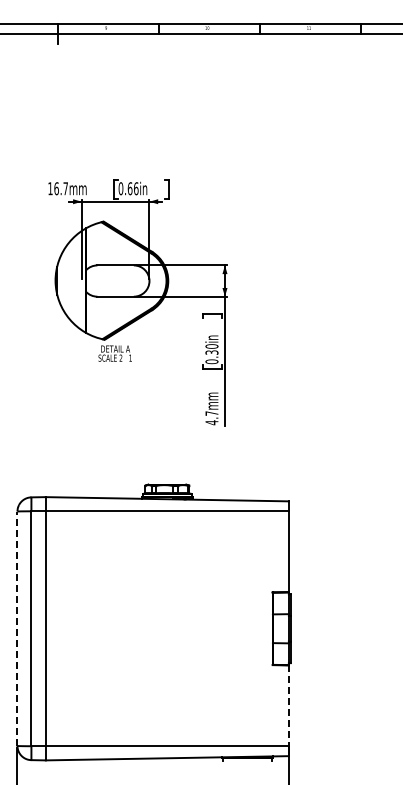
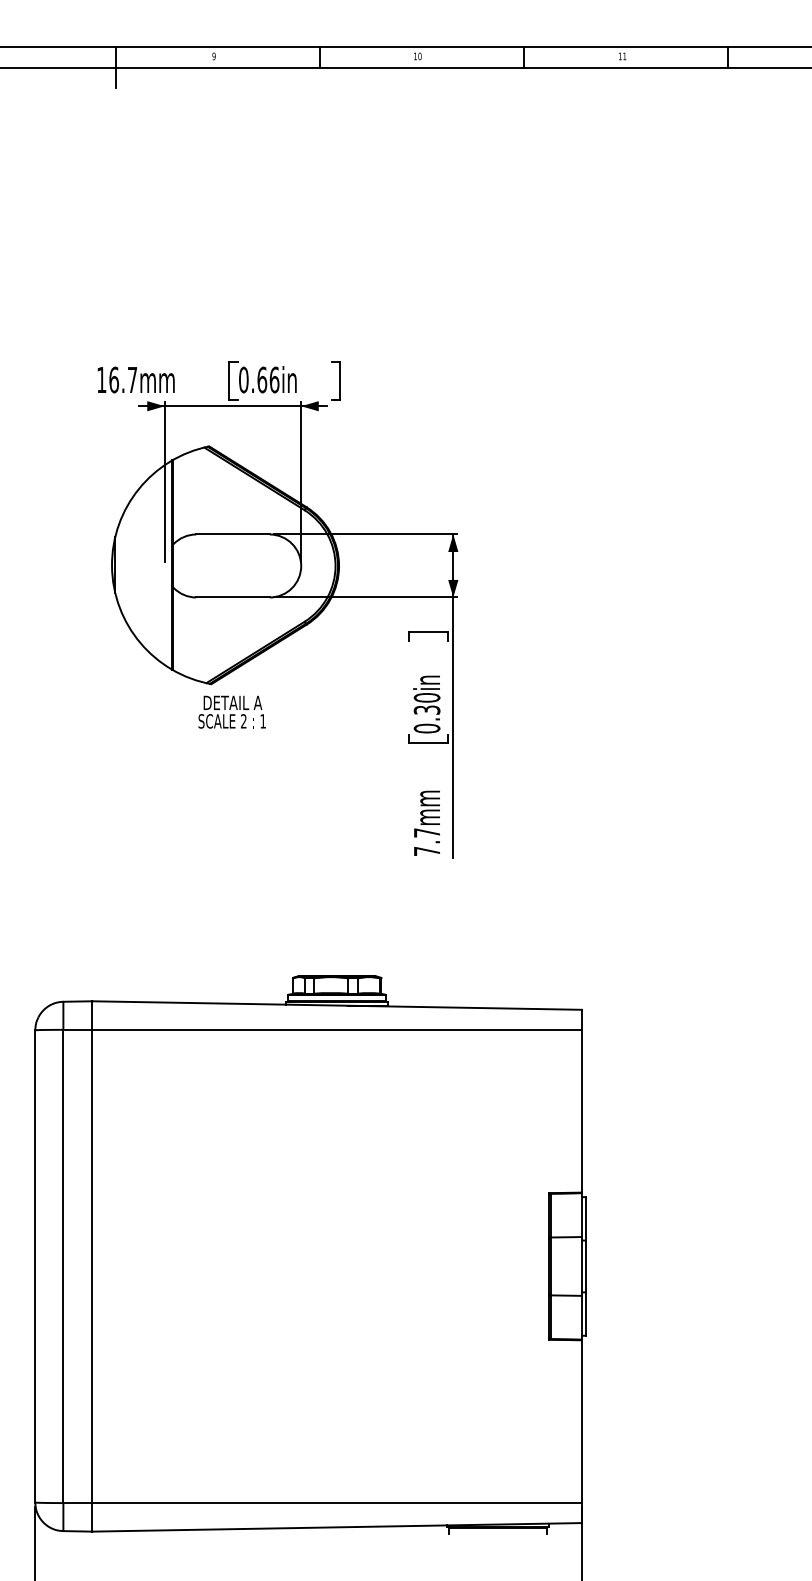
text: (211, 422) -> (426, 850), 4.7mm -> 7.7mm
line: (17, 628) -> (35, 1265), dashed -> solid
line: (288, 706) -> (581, 1423), dashed -> solid

